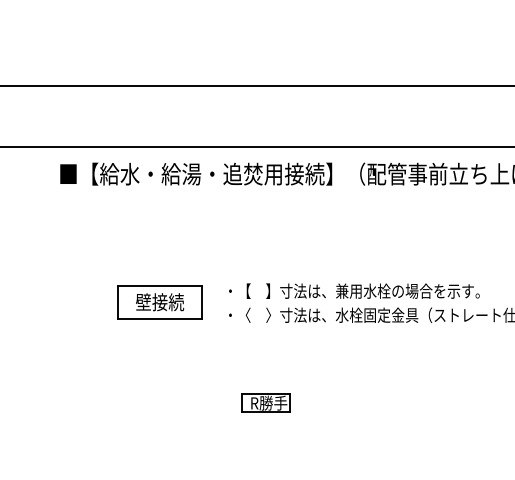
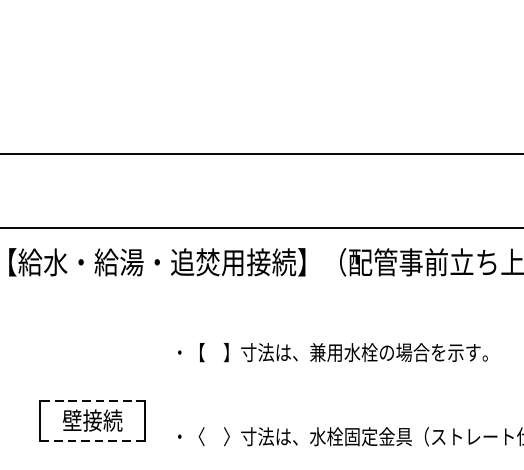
line: (159, 286) -> (92, 401), solid -> dashed
text: (354, 290) -> (333, 351), moved
line: (160, 319) -> (93, 441), solid -> dashed

